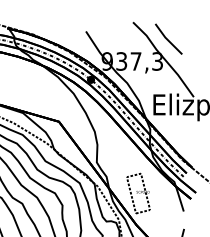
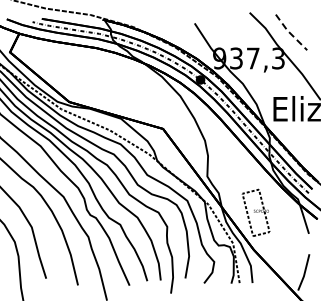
line: (167, 40) -> (290, 33), solid -> dashed

